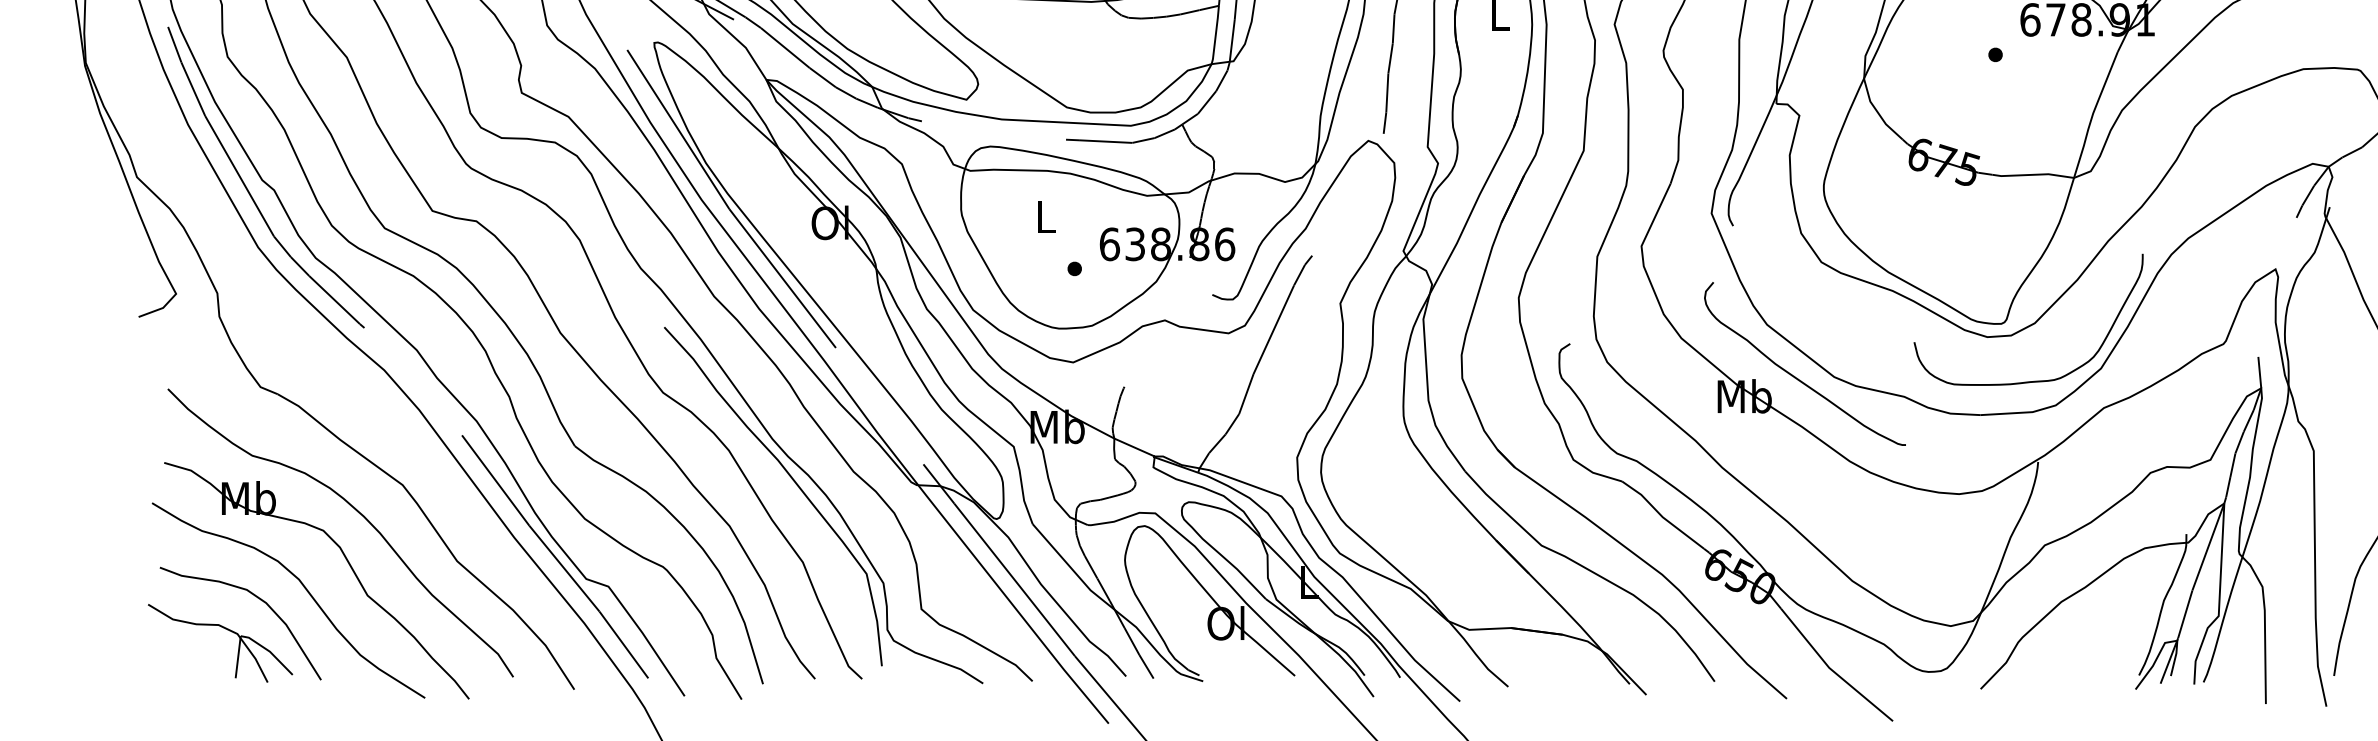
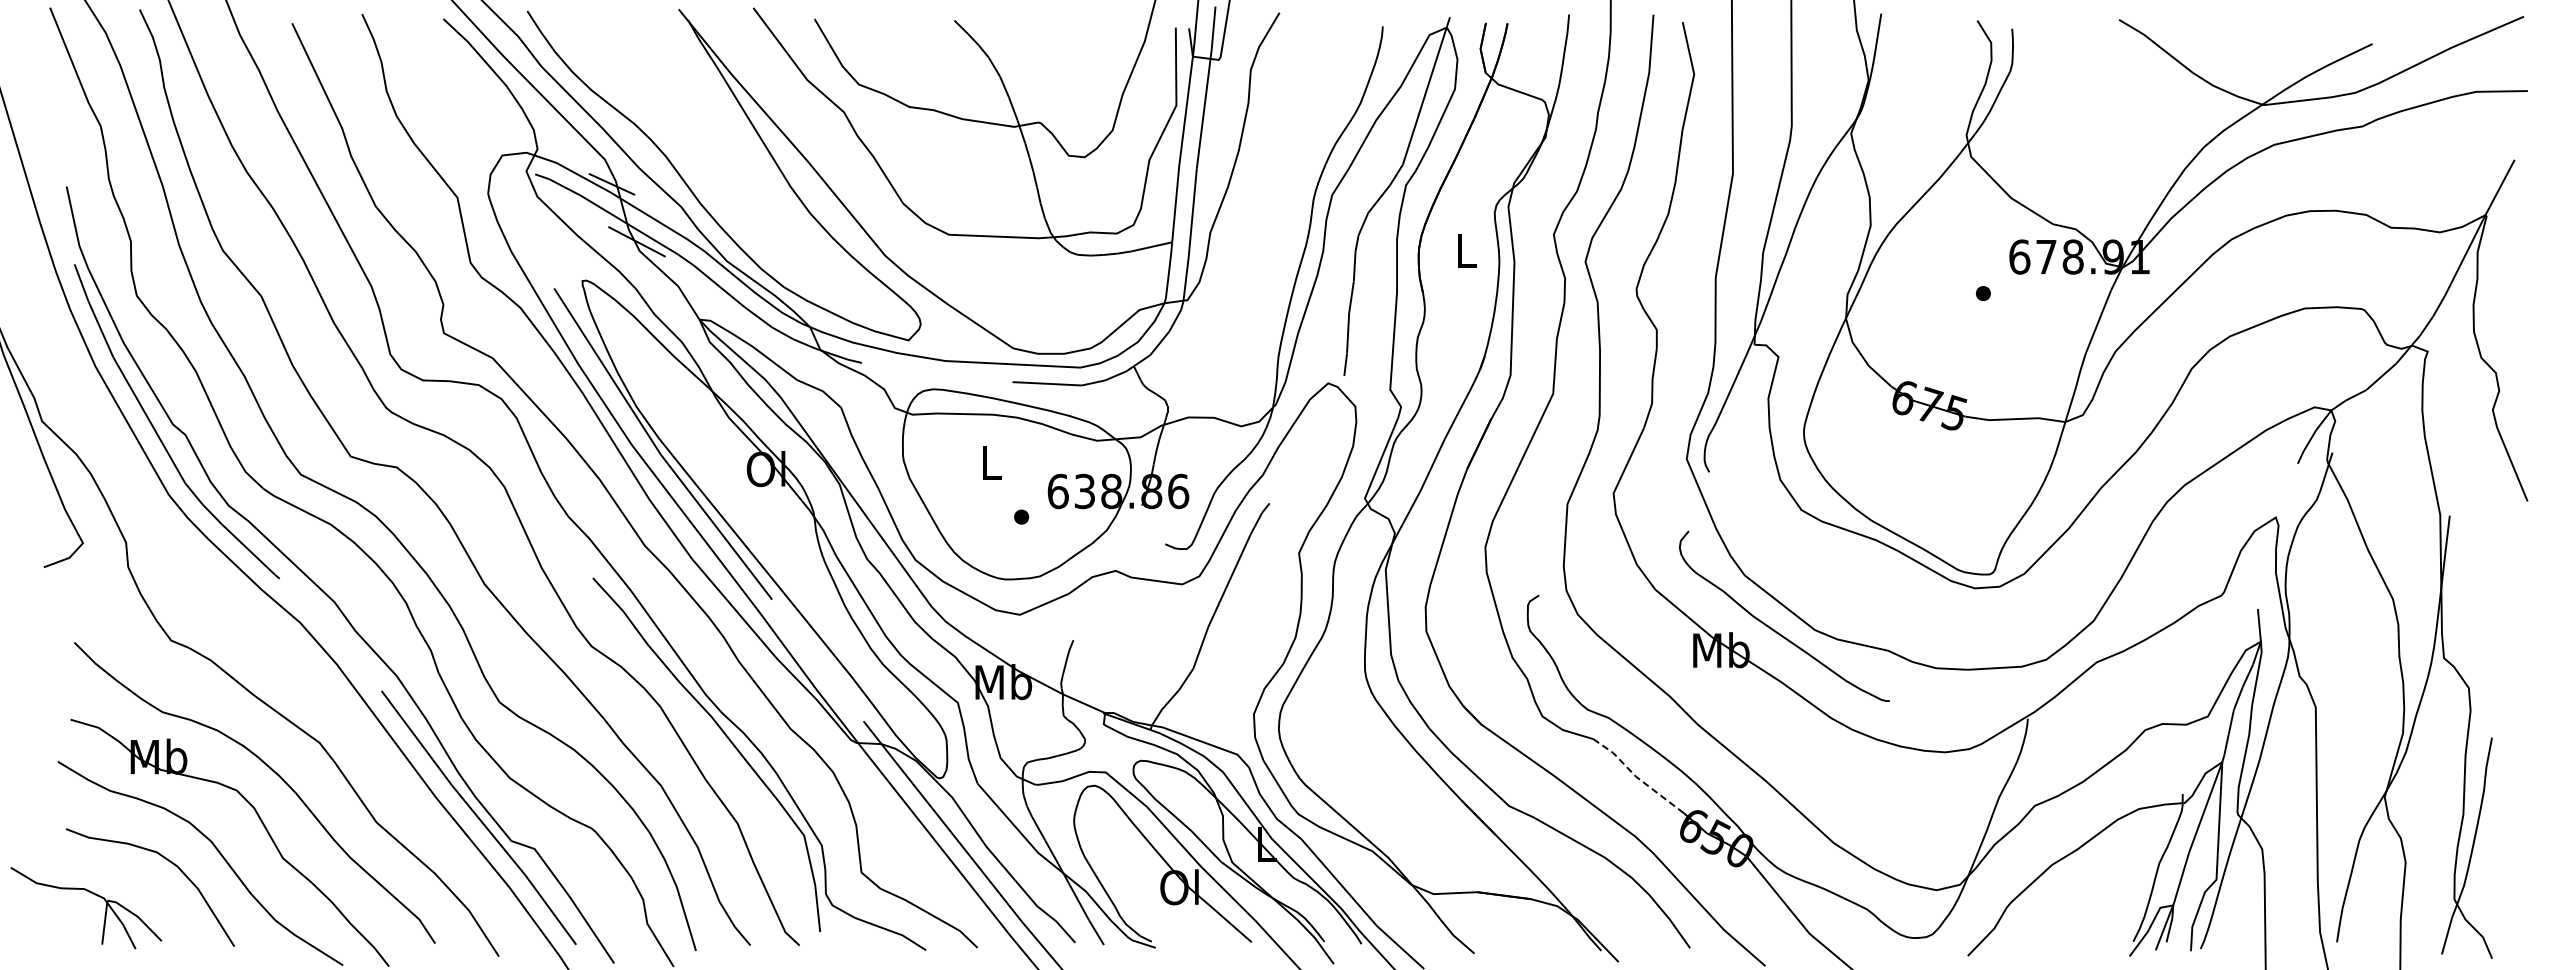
curve: (2037, 380) -> (2027, 633), removed
line: (1662, 516) -> (1635, 775), solid -> dashed
part: (227, 630) -> (93, 894), moved

